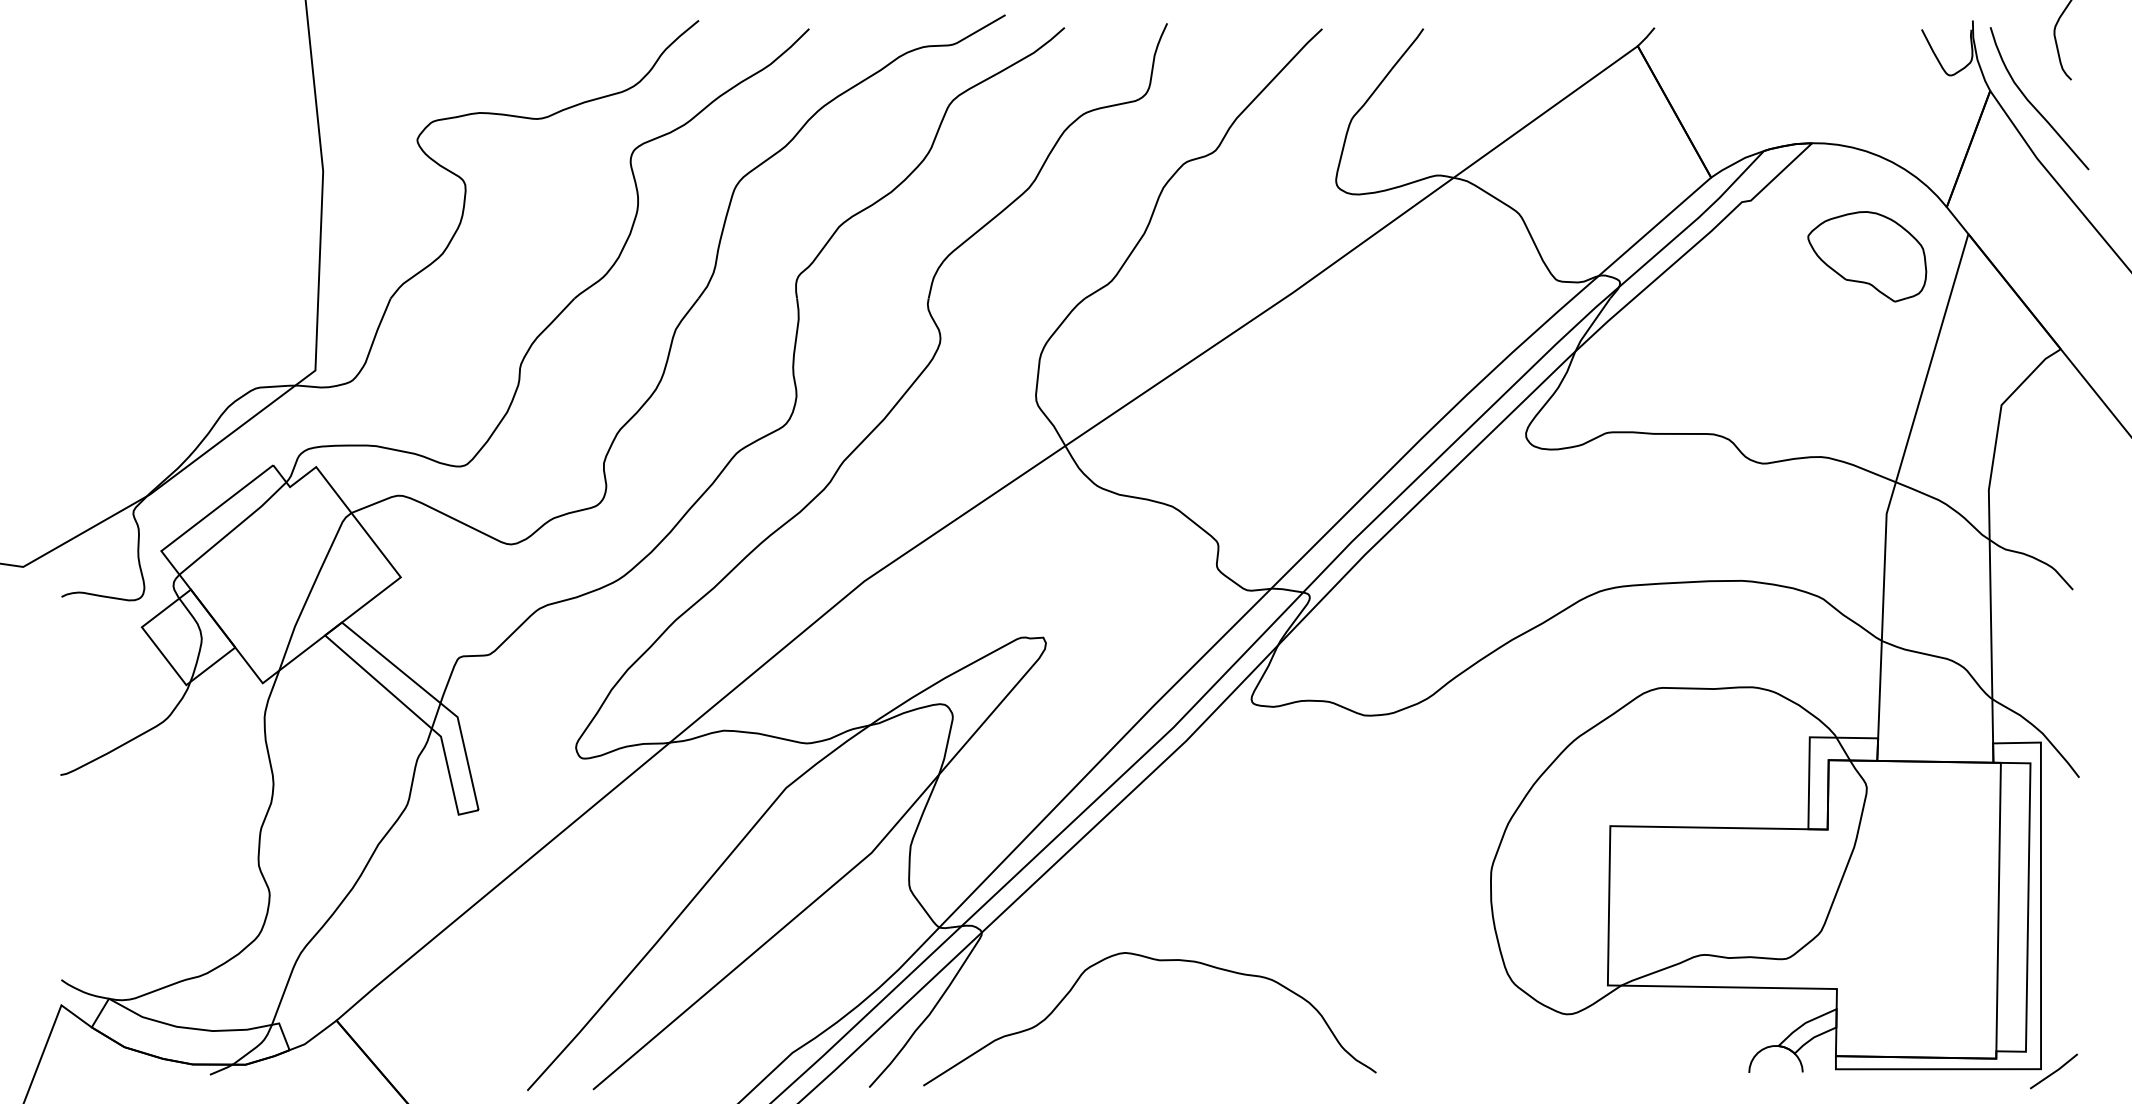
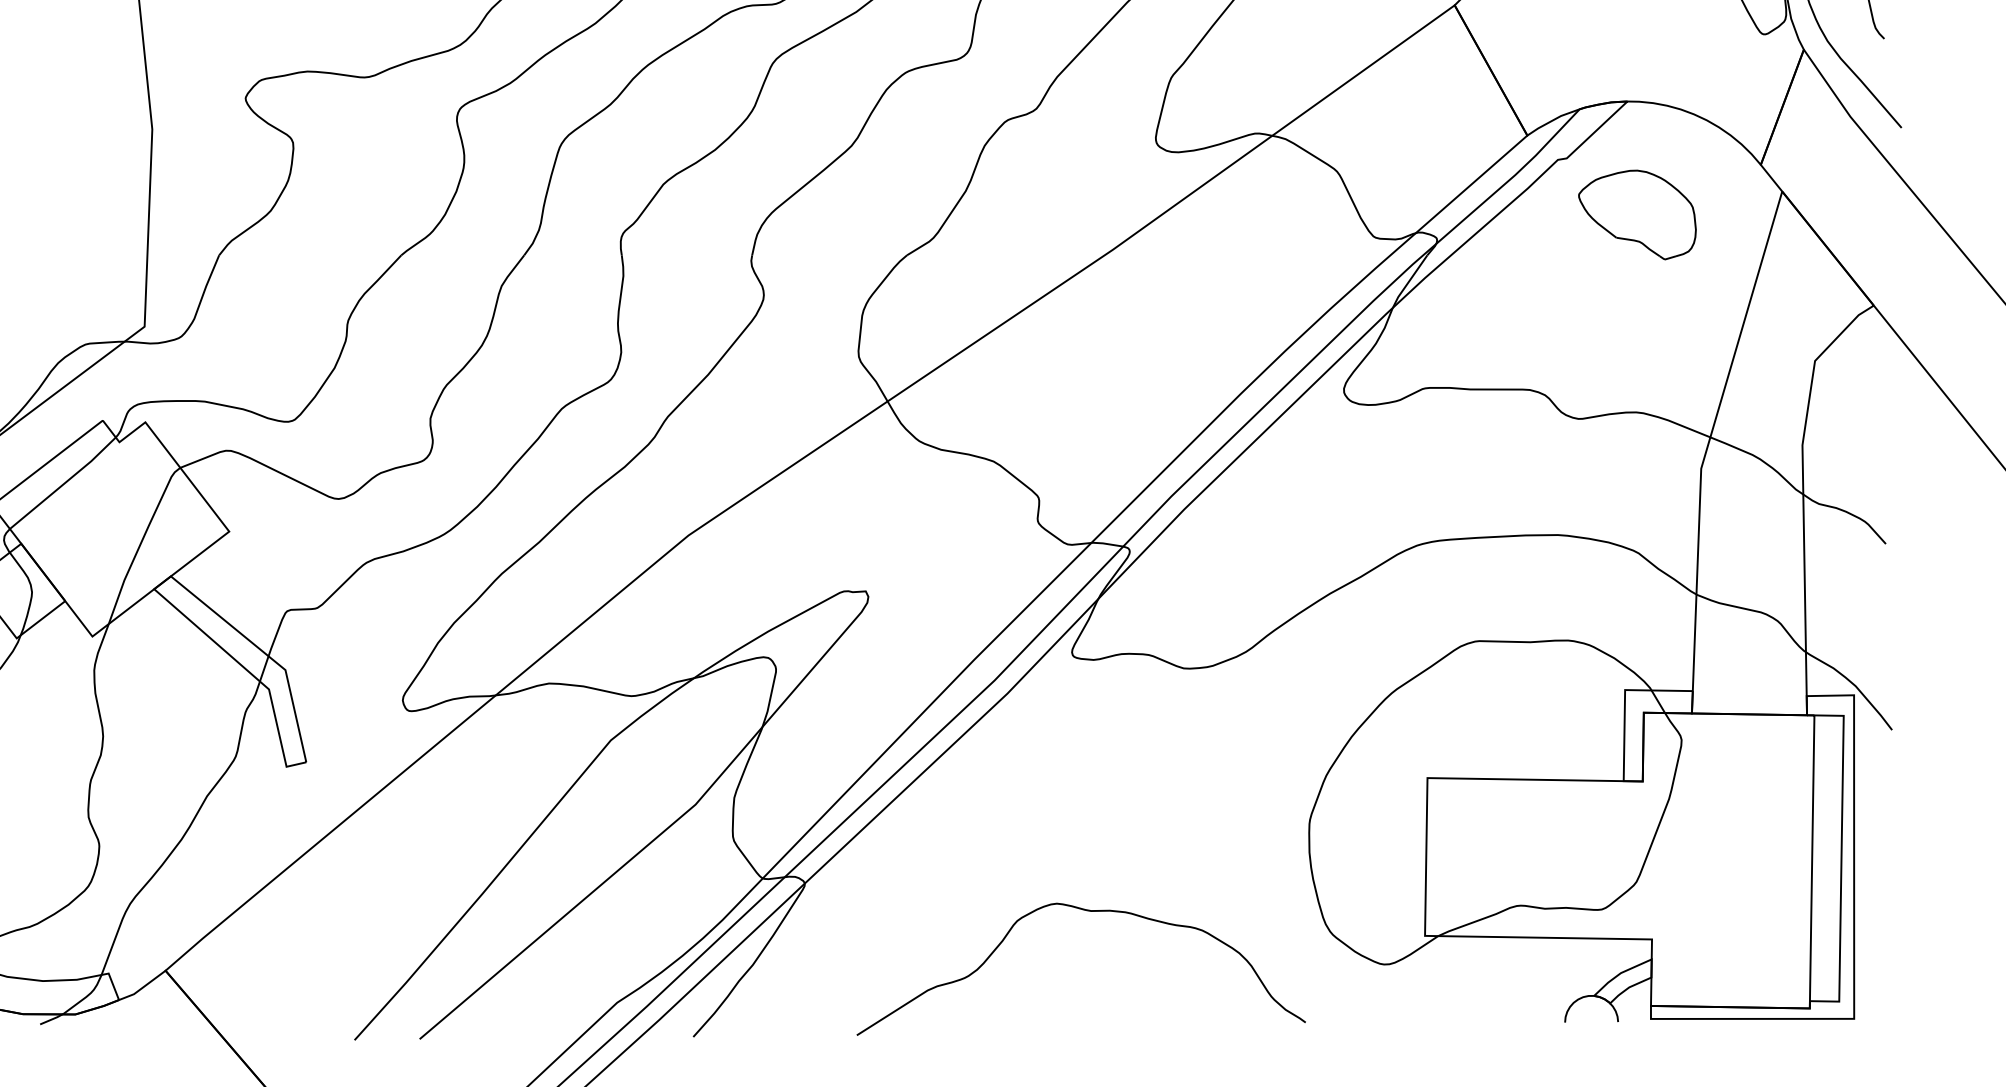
part: (1867, 256) -> (1637, 214), moved
curve: (1159, 961) -> (1090, 912), moved
line: (2054, 1071) -> (1867, 1021), removed

